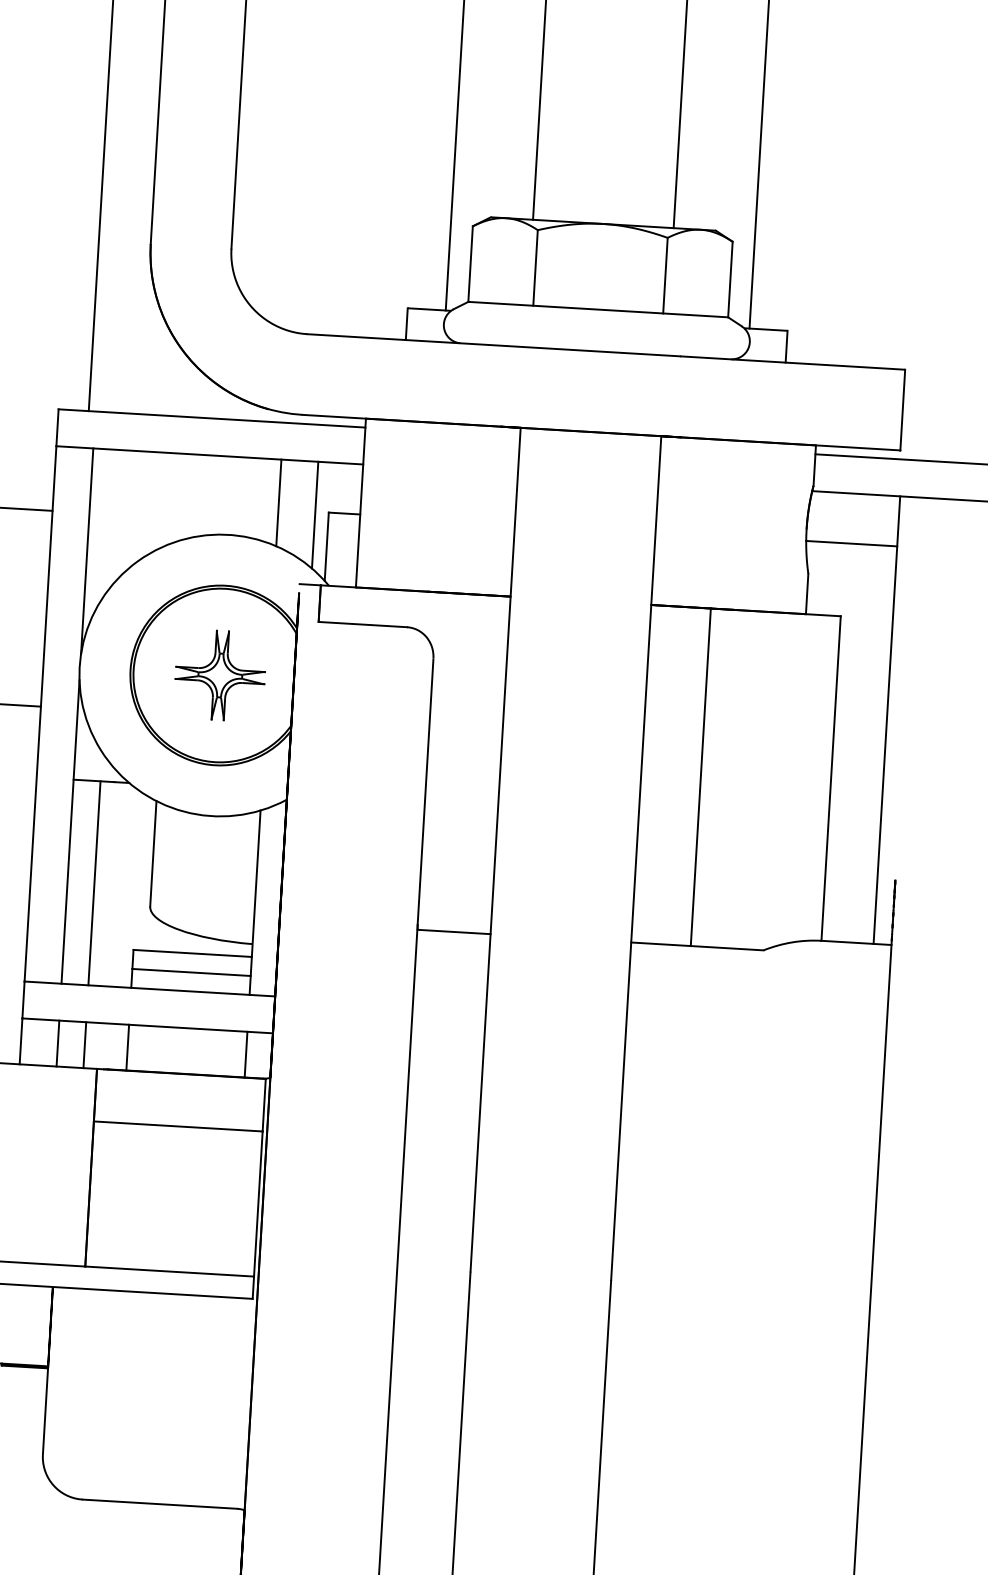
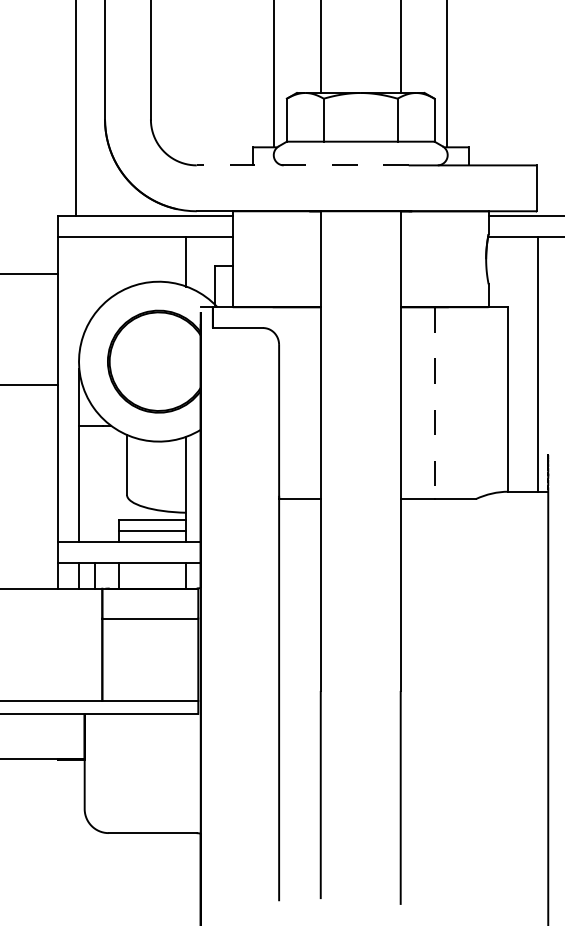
line: (493, 345) -> (302, 165), solid -> dashed
line: (315, 514) -> (207, 267), removed
line: (852, 543) -> (512, 265), removed
line: (87, 550) -> (79, 295), removed
part: (219, 675) -> (158, 361), removed
line: (700, 777) -> (434, 403), solid -> dashed
line: (94, 883) -> (94, 483), removed

